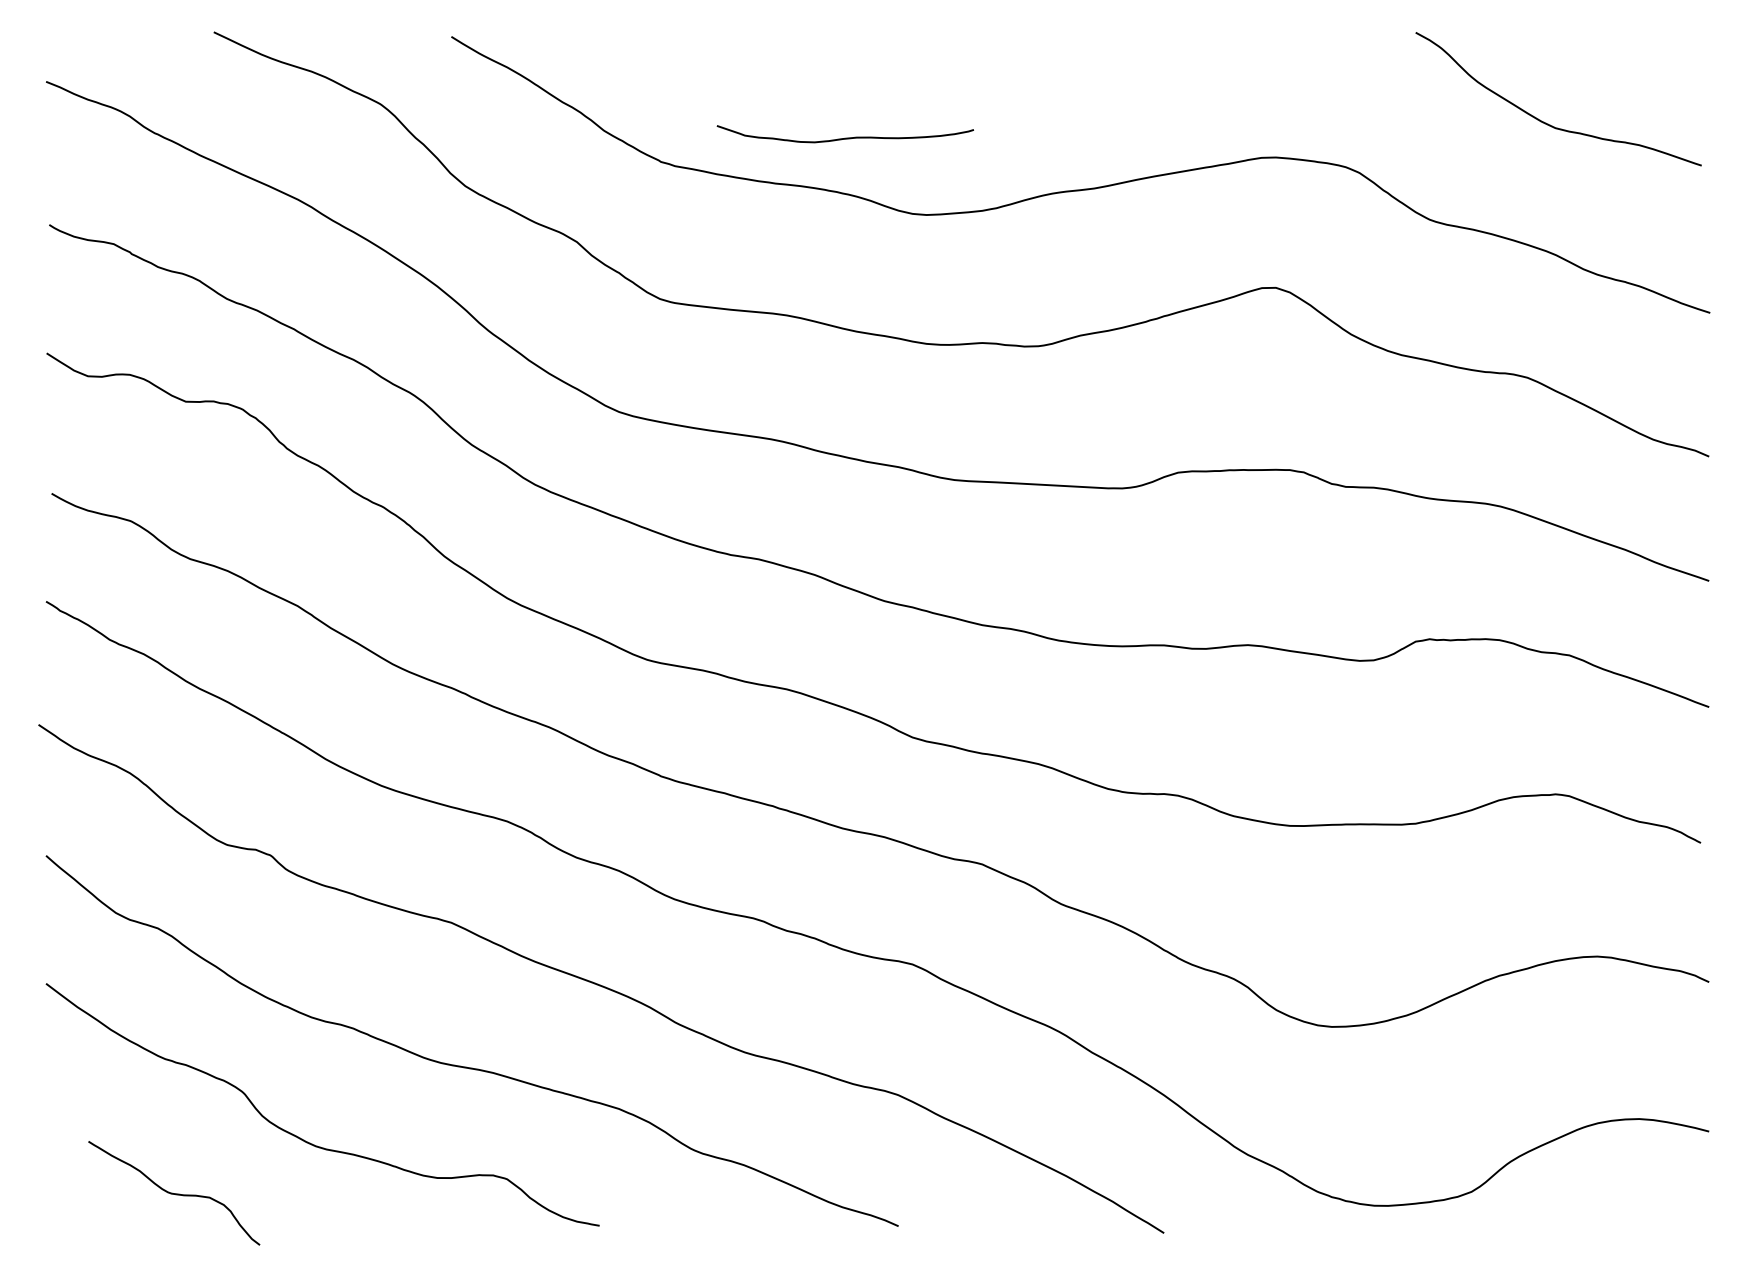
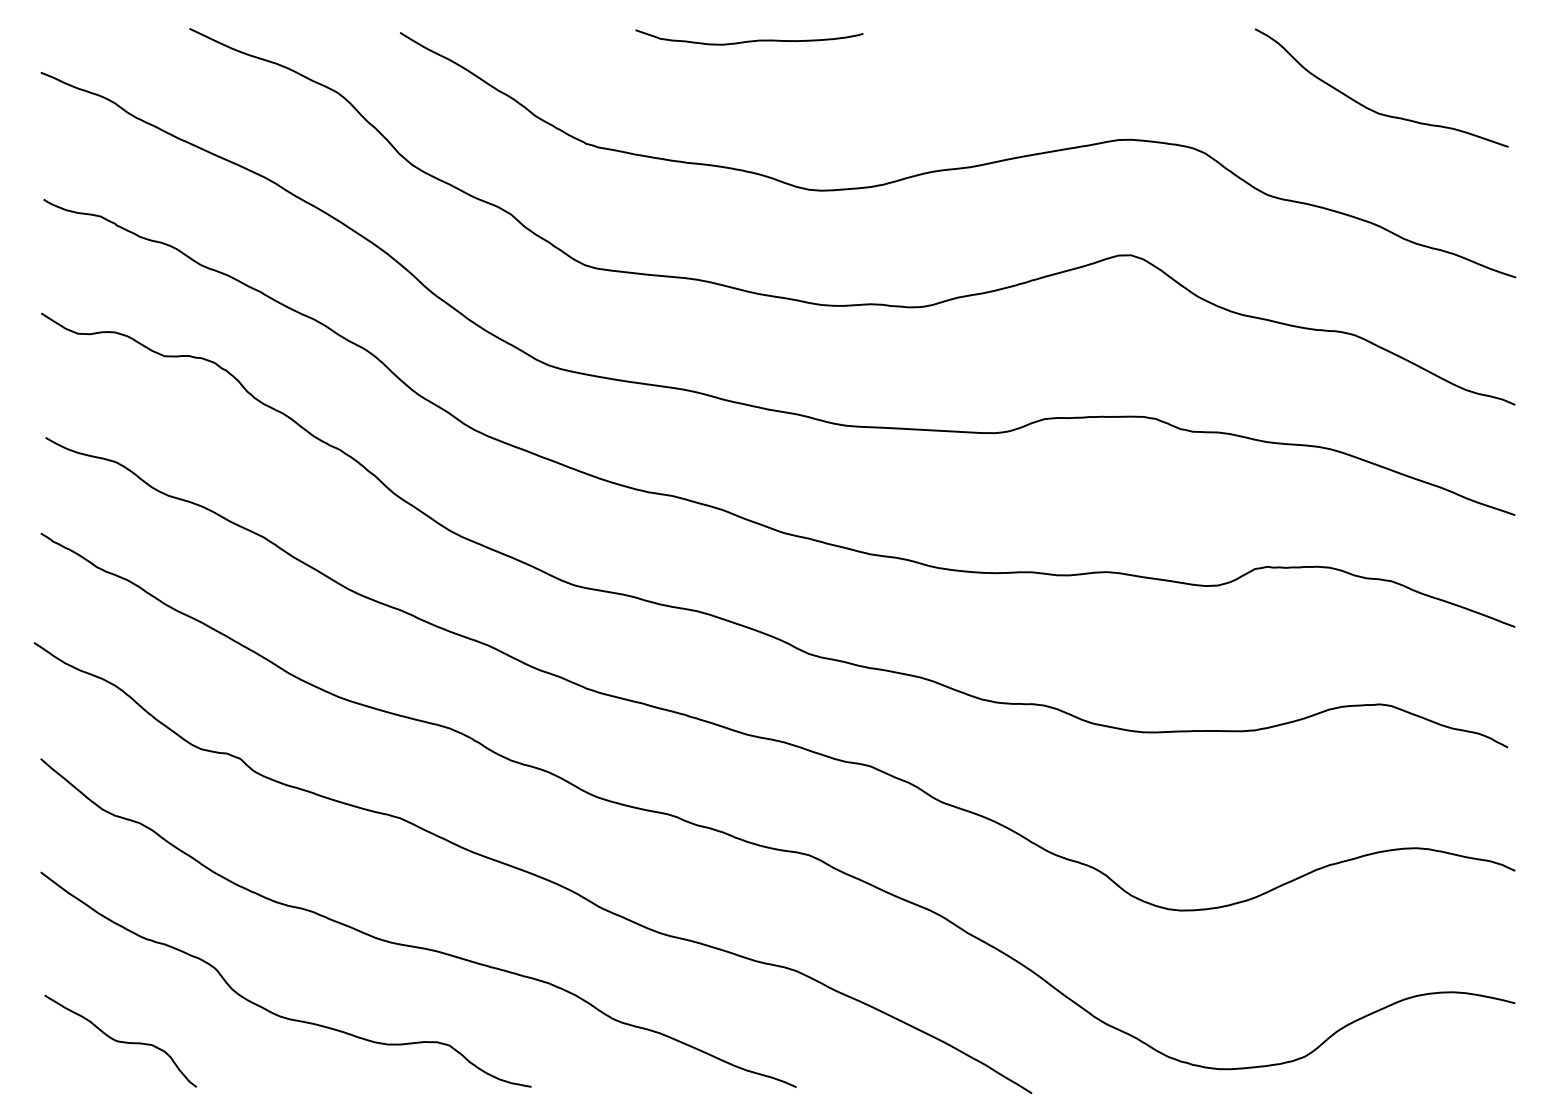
curve: (845, 137) -> (749, 40), moved
curve: (174, 1193) -> (120, 1041), moved

